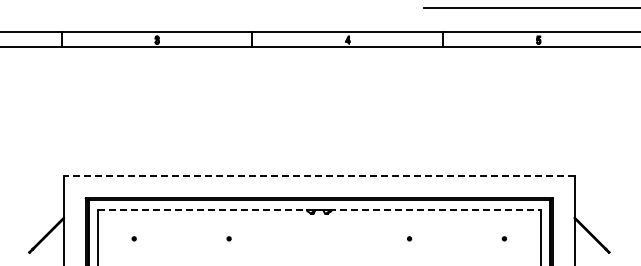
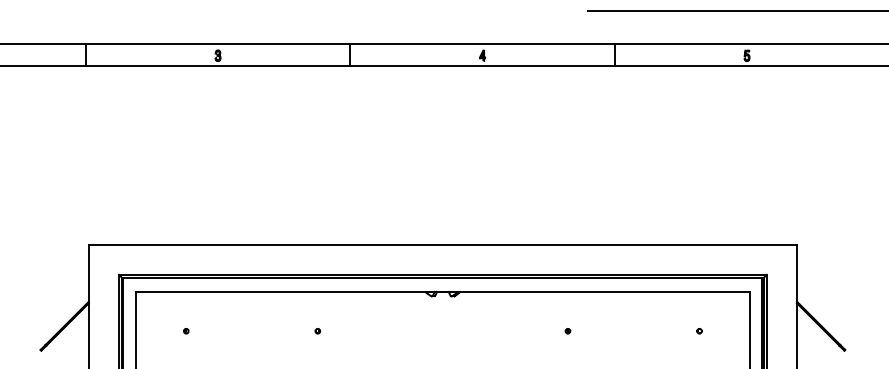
line: (318, 176) -> (441, 244), dashed -> solid
line: (319, 210) -> (443, 291), dashed -> solid

